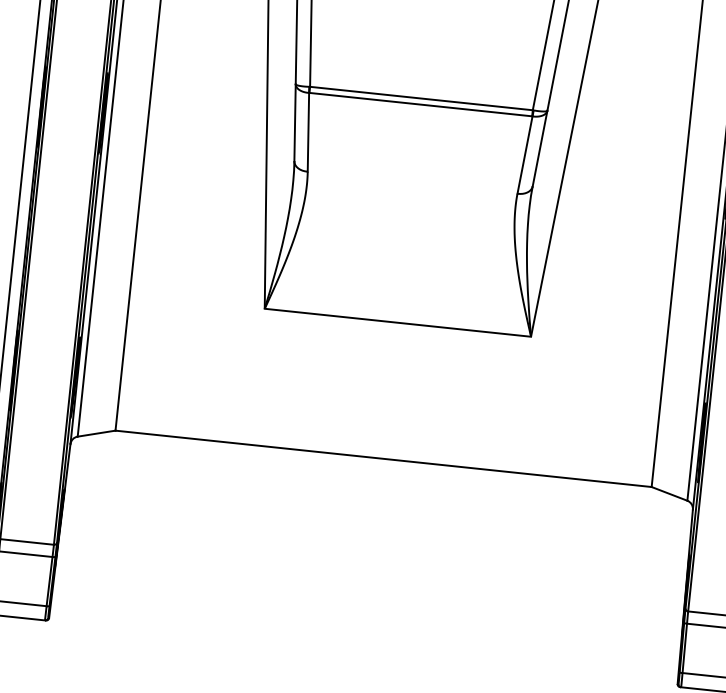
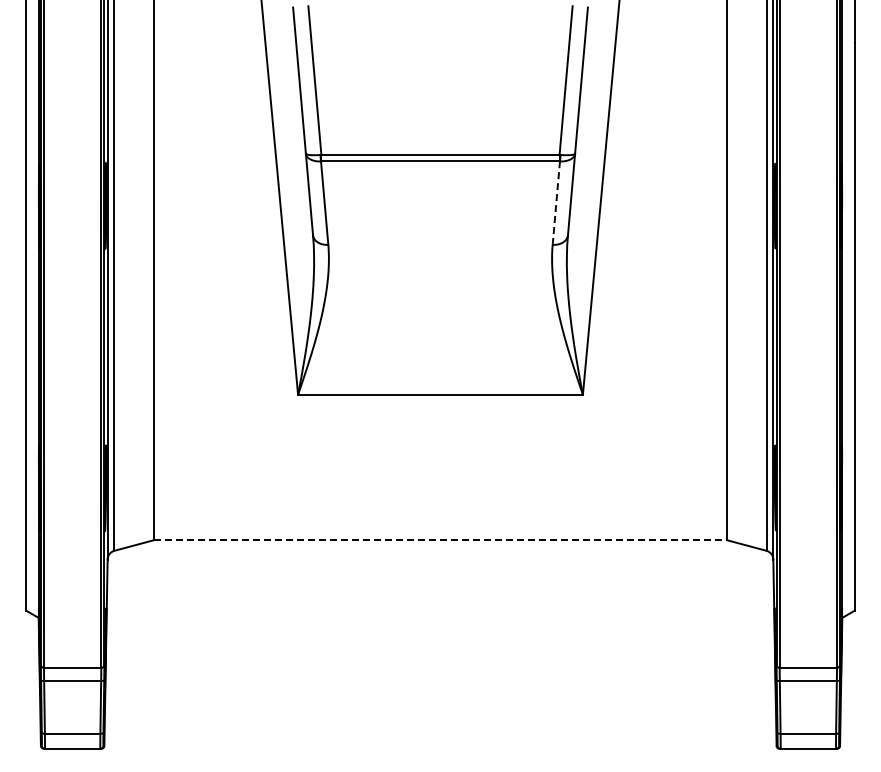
line: (525, 155) -> (556, 203), solid -> dashed
line: (383, 459) -> (440, 540), solid -> dashed

